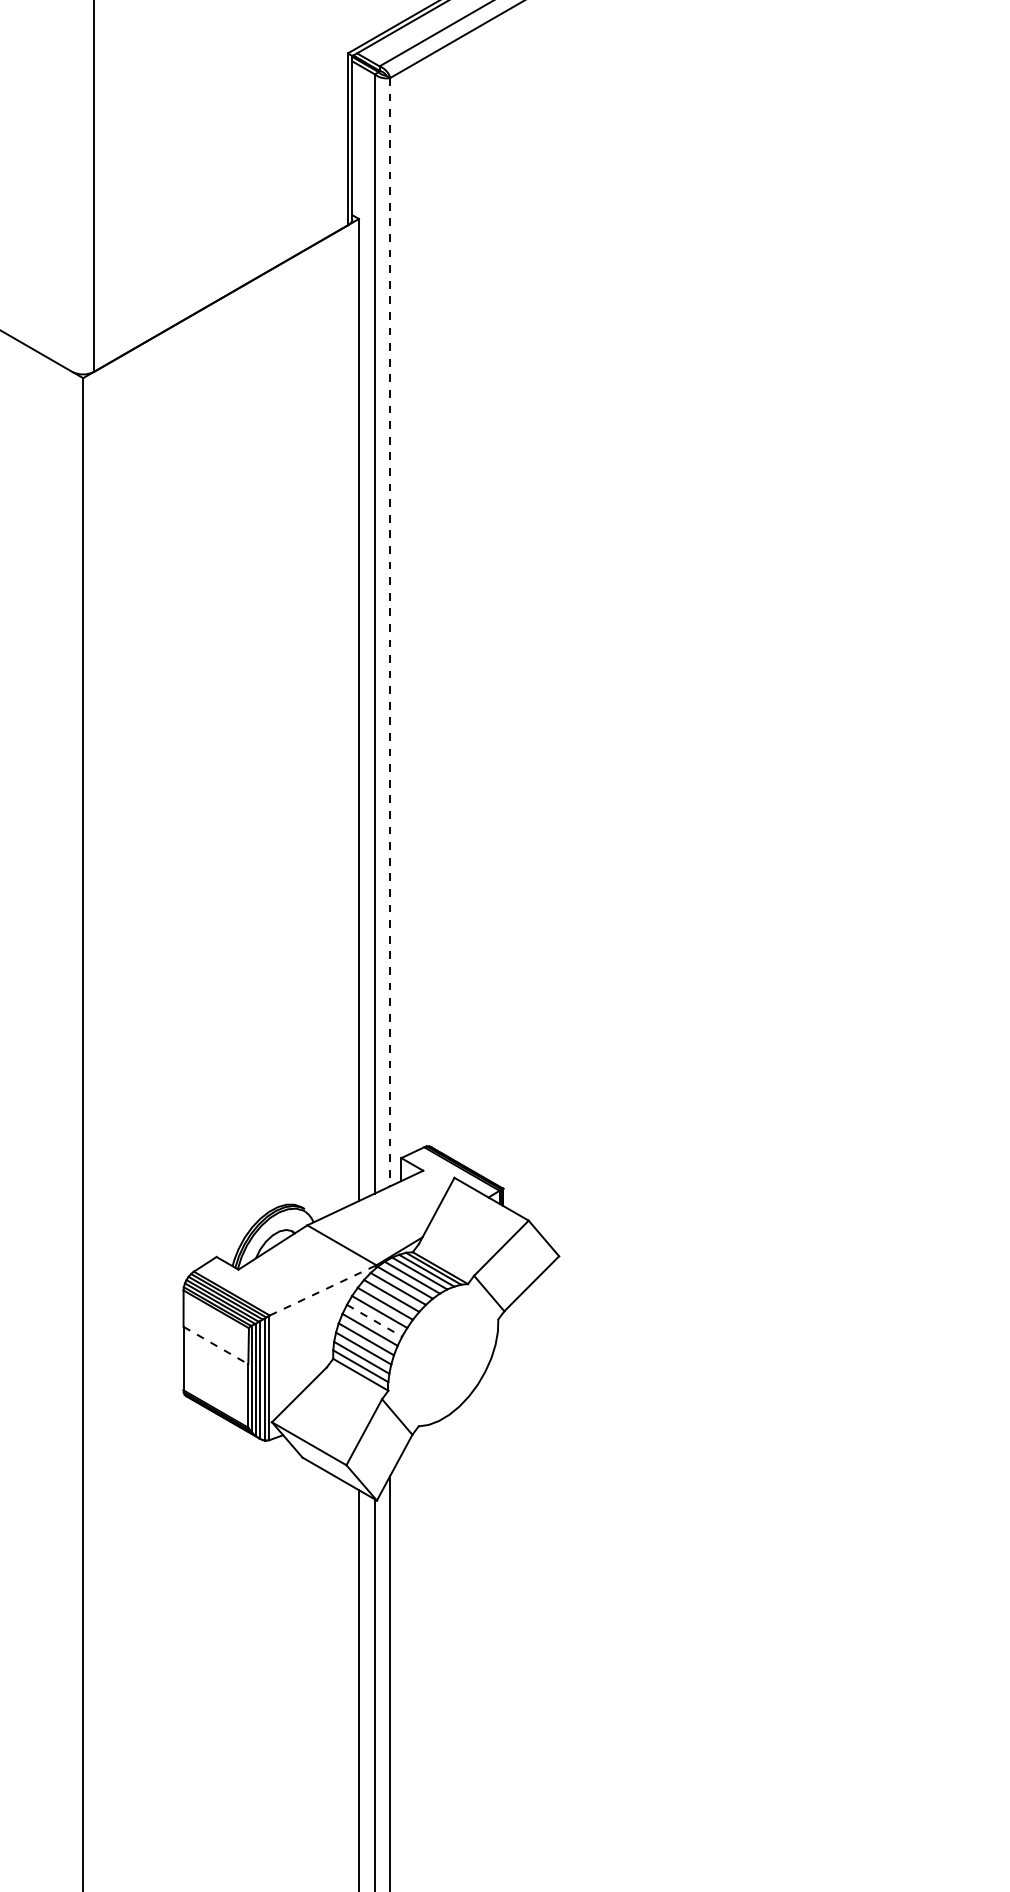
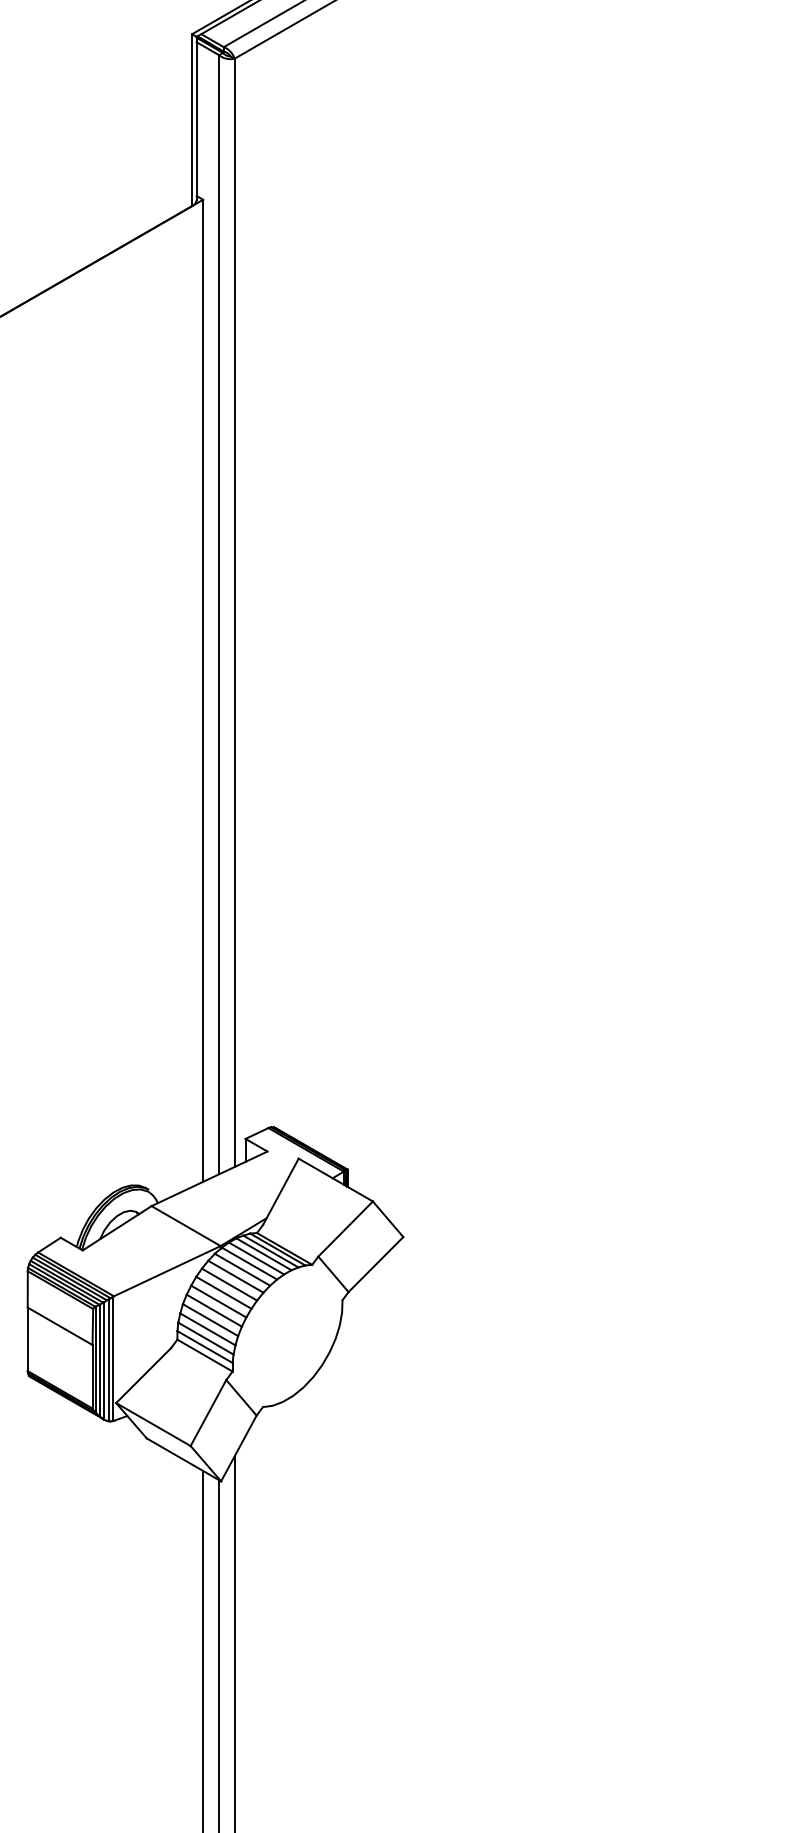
line: (390, 632) -> (234, 613), dashed -> solid
line: (323, 1290) -> (167, 1271), dashed -> solid
line: (374, 1320) -> (218, 1301), dashed -> solid
line: (216, 1345) -> (60, 1326), dashed -> solid

